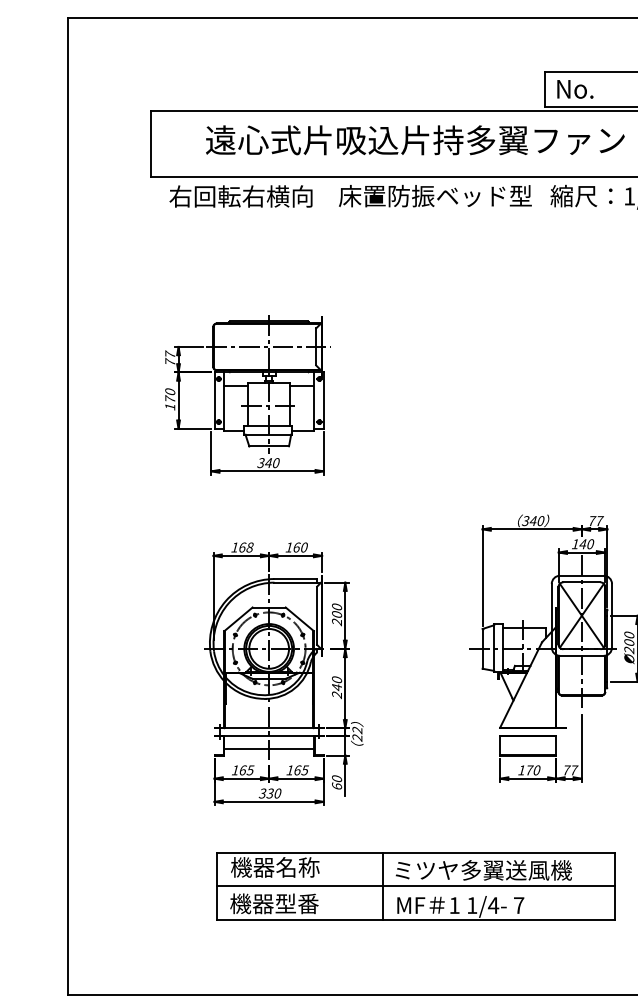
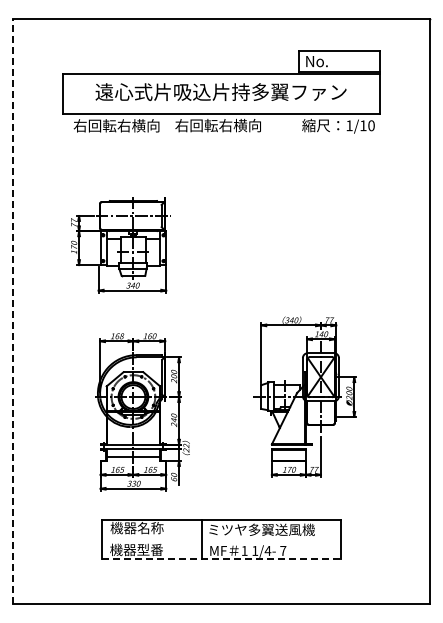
text: (434, 195) -> (232, 125), 床置防振ベッド型 -> 右回転右横向
line: (69, 506) -> (13, 311), solid -> dashed
line: (416, 886) -> (221, 539), removed
line: (416, 919) -> (221, 559), solid -> dashed

